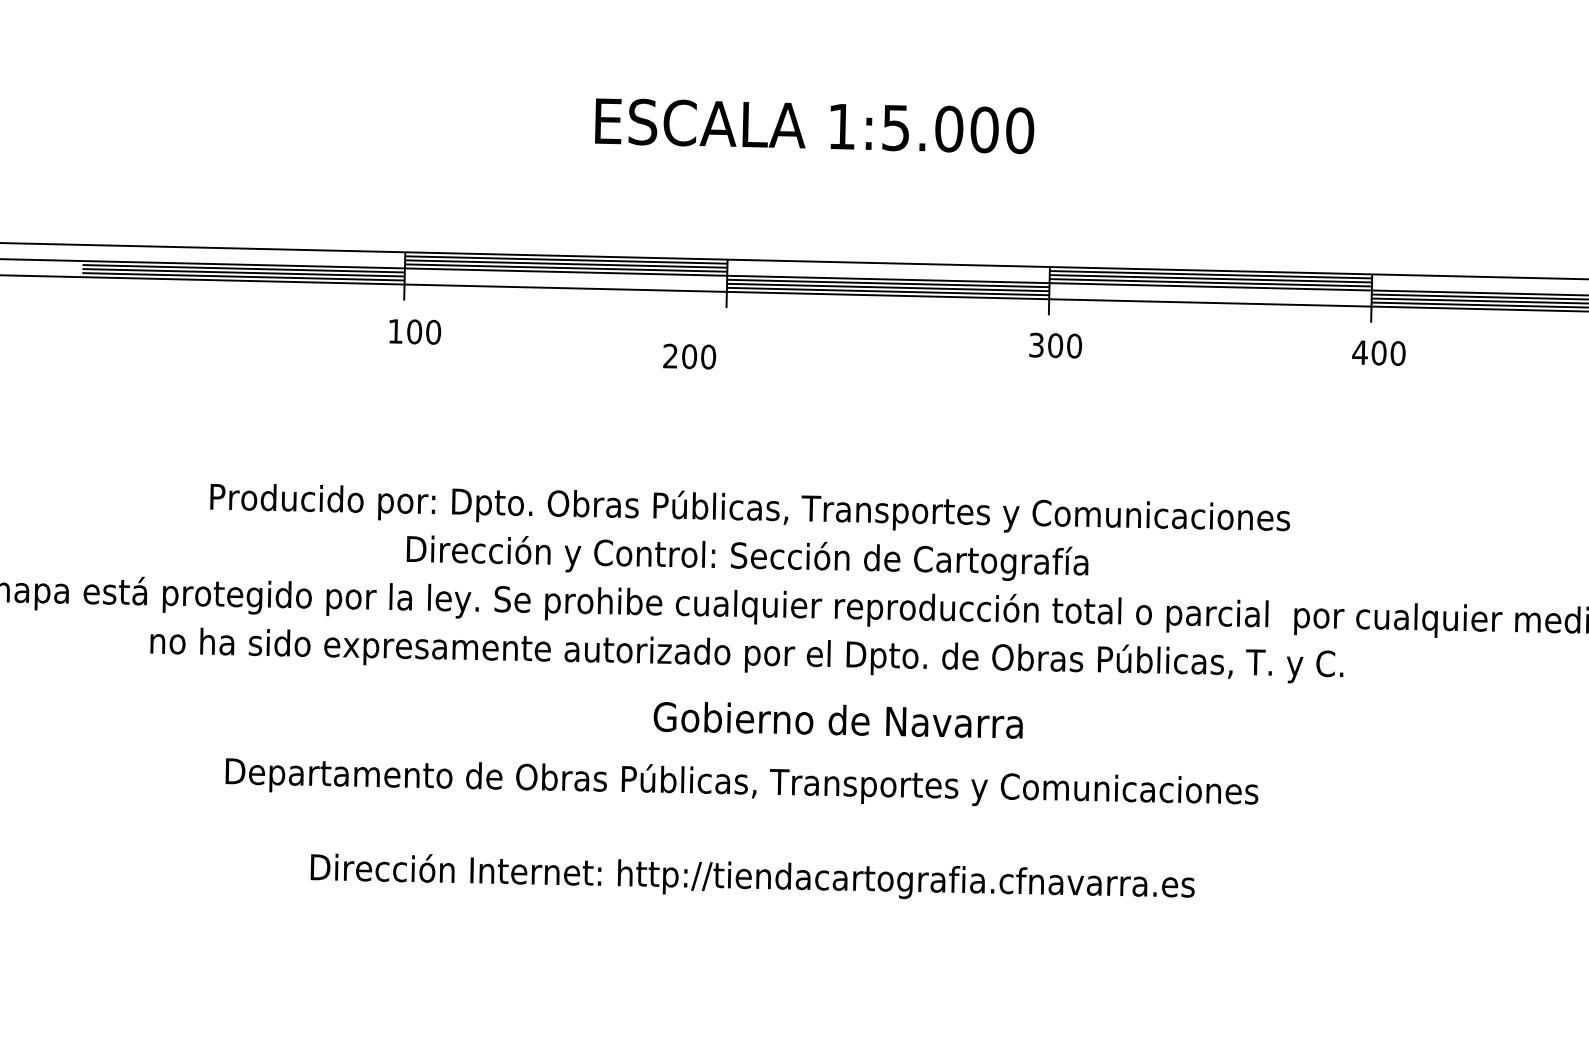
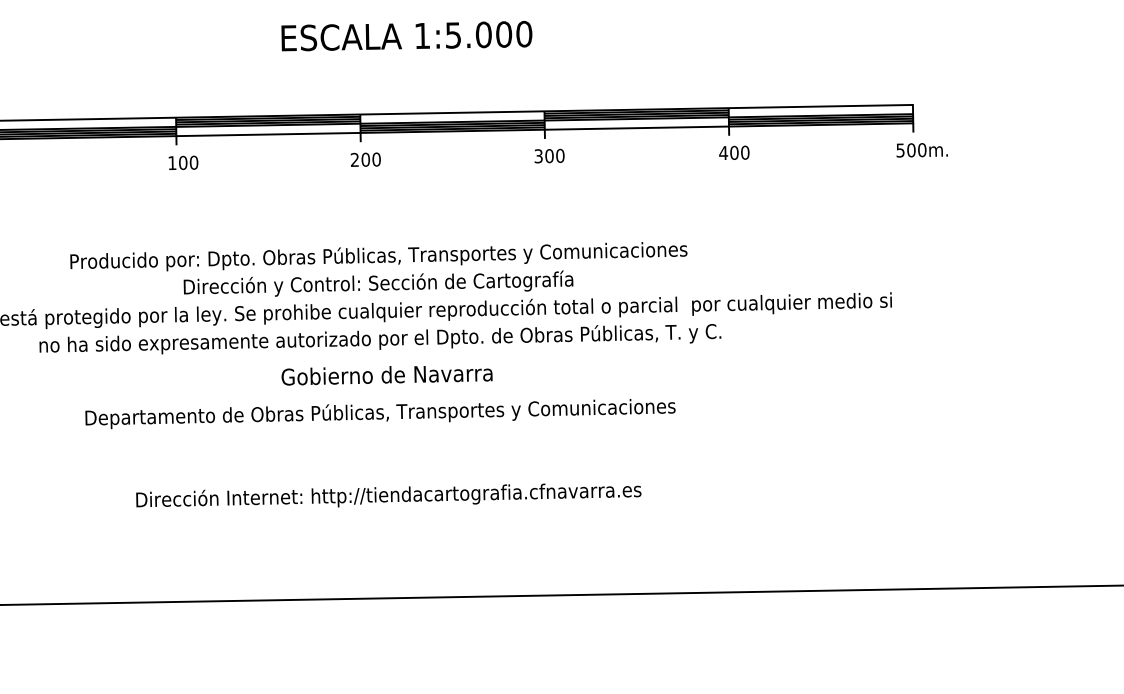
text: (689, 356) -> (365, 159), moved
text: (837, 721) -> (386, 375), moved
text: (752, 877) -> (388, 495), moved

